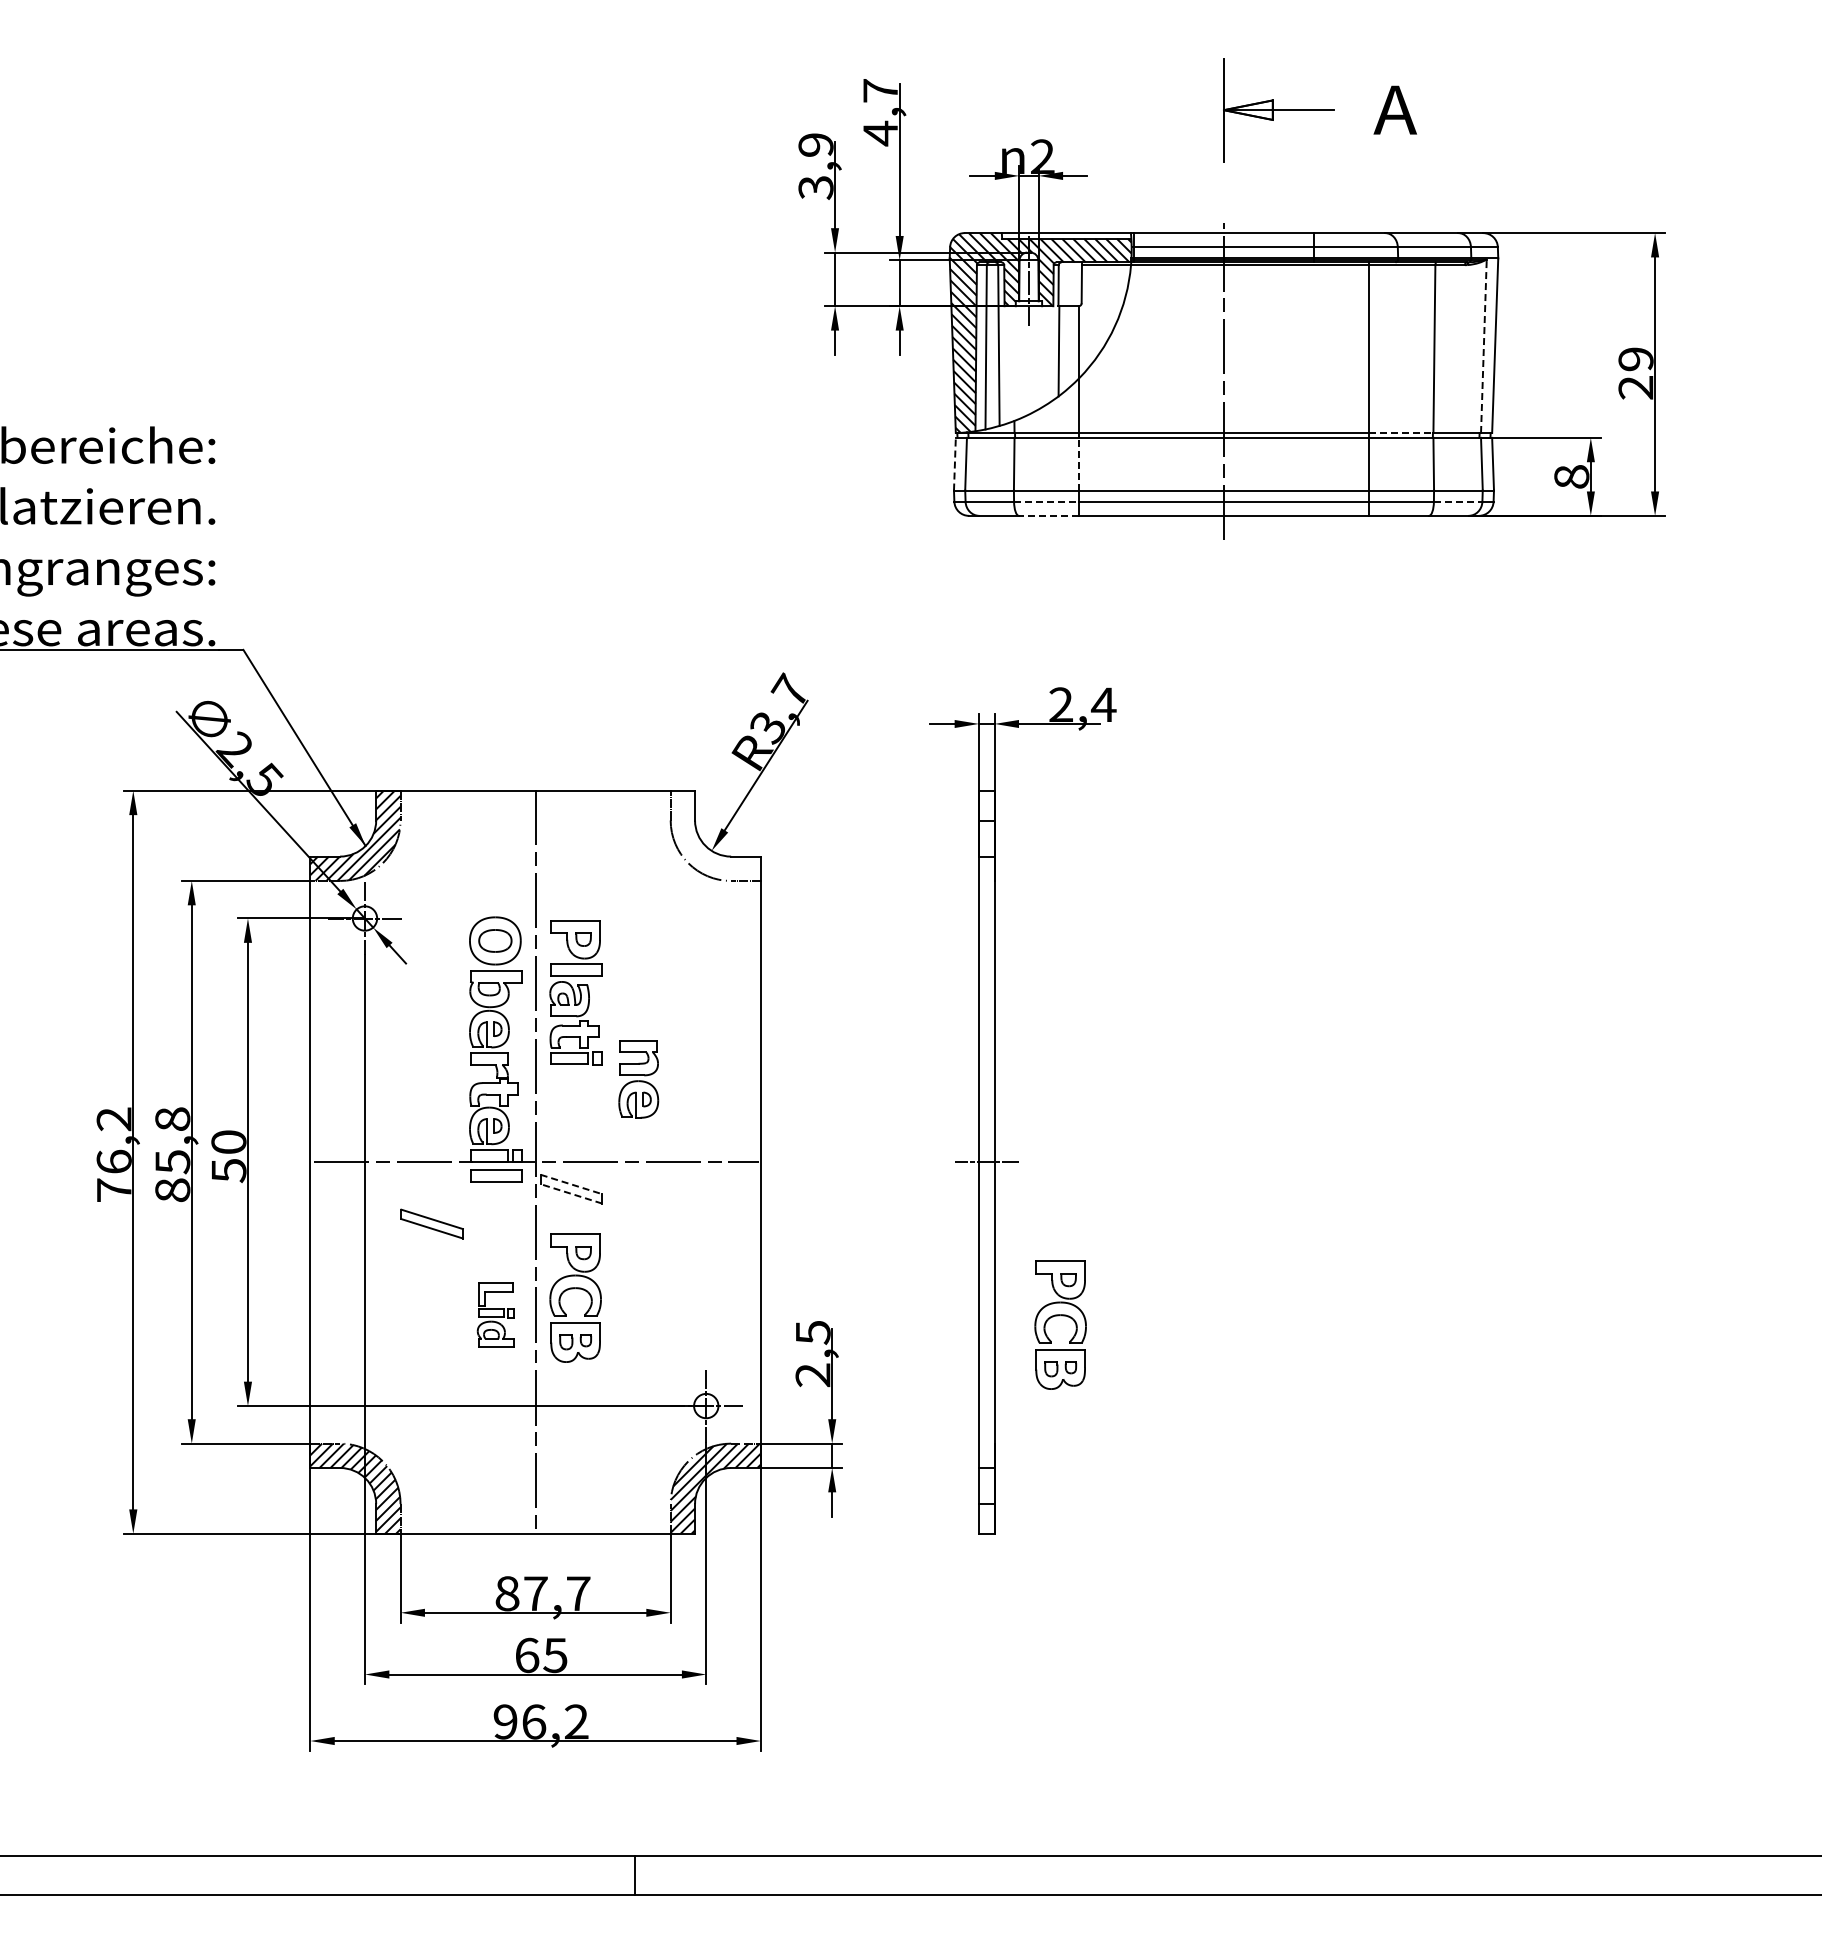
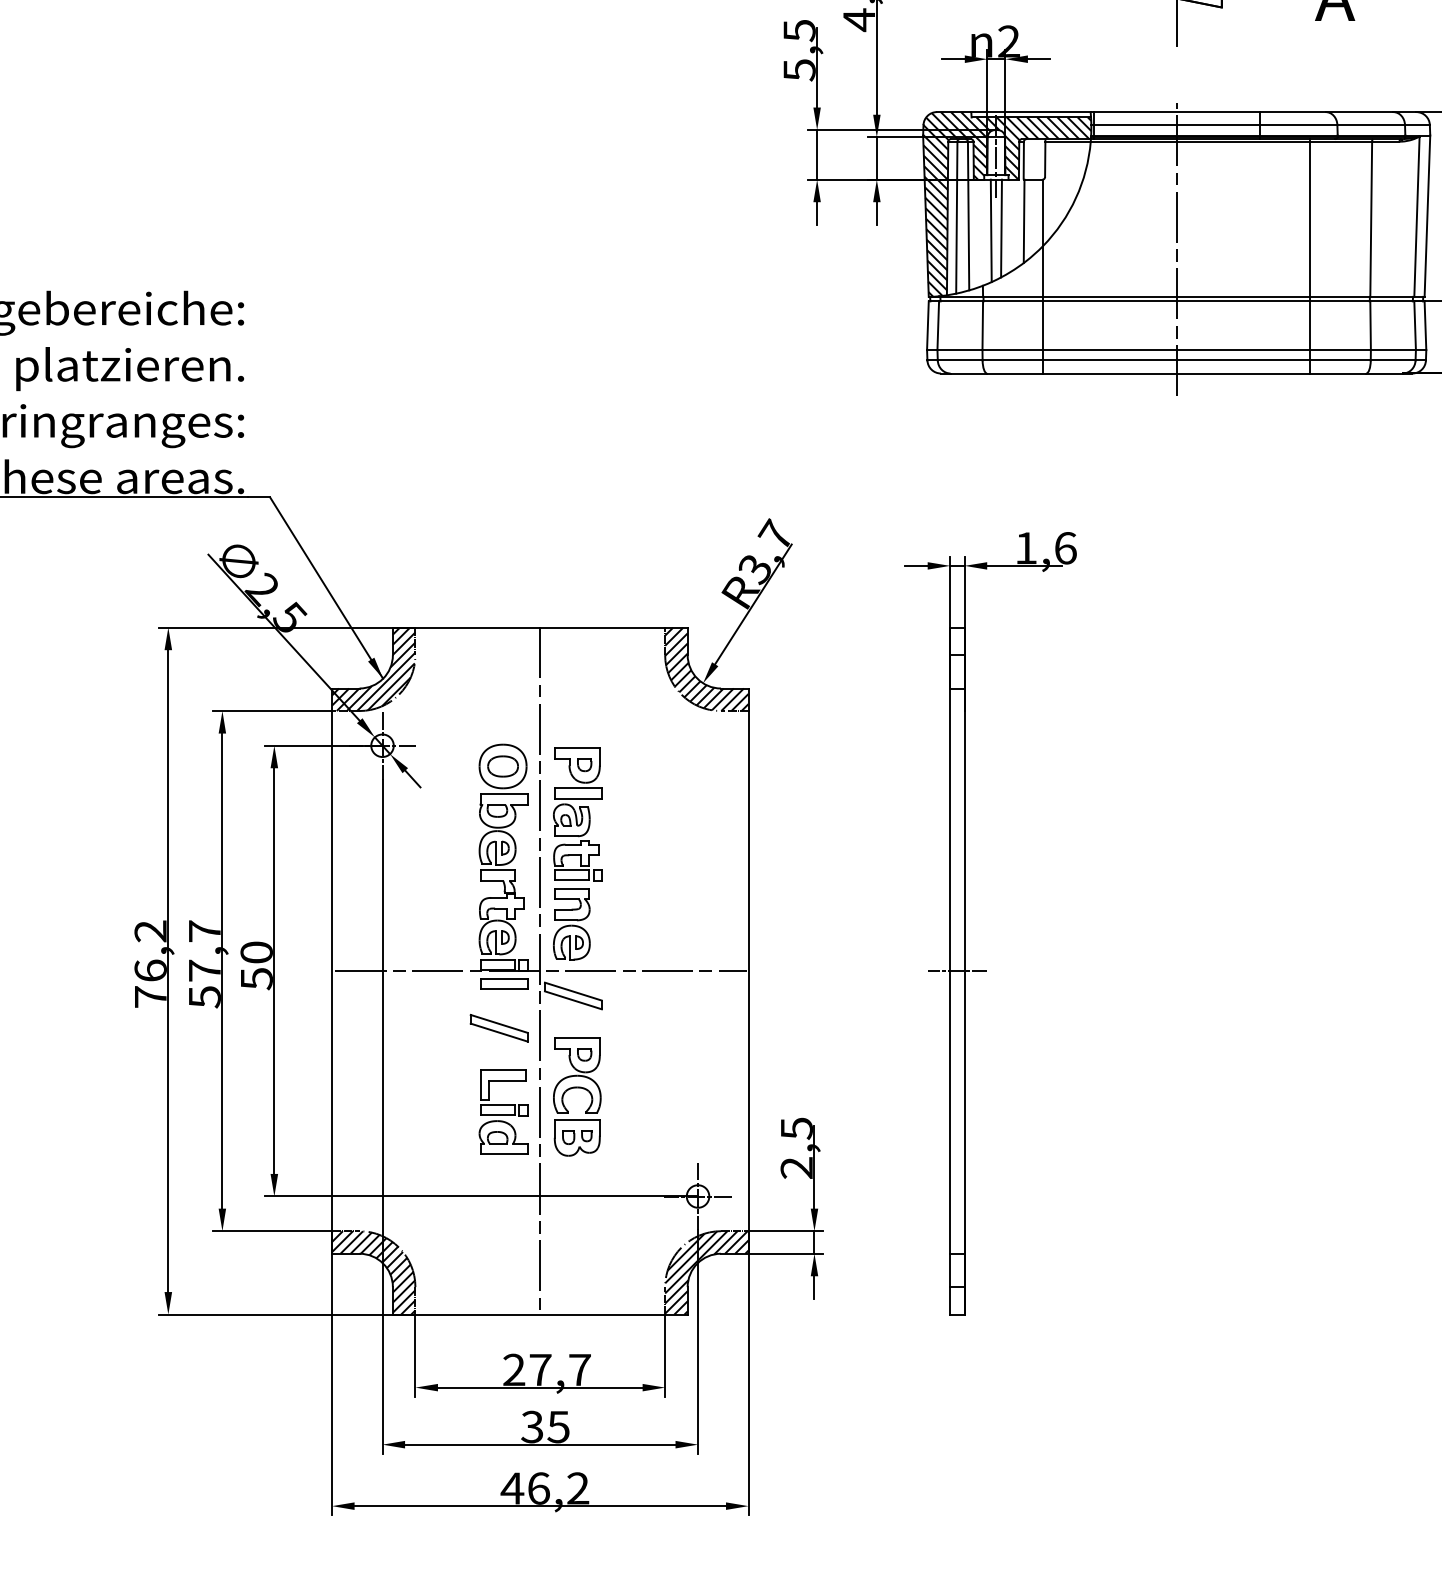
text: (815, 166) -> (799, 50), 3,9 -> 5,5
line: (1483, 346) -> (1416, 216), dashed -> solid
line: (1034, 358) -> (1001, 228), added
line: (1022, 361) -> (990, 230), added
line: (1401, 432) -> (1340, 296), dashed -> solid
line: (954, 463) -> (927, 325), dashed -> solid
line: (1079, 463) -> (1043, 325), dashed -> solid
line: (1046, 501) -> (1012, 360), dashed -> solid
line: (1458, 501) -> (1393, 360), dashed -> solid
line: (1048, 515) -> (1014, 373), dashed -> solid
text: (1082, 704) -> (1045, 547), 2,4 -> 1,6
hatch: (715, 835) -> (706, 669), added
part: (638, 1079) -> (571, 924), moved
text: (172, 1154) -> (204, 963), 85,8 -> 57,7
line: (571, 1184) -> (573, 991), dashed -> solid
line: (570, 1193) -> (572, 999), dashed -> solid
part: (431, 1223) -> (498, 1027), moved
part: (495, 1314) -> (503, 1111), size x1.43
part: (1059, 1316) -> (1024, 1113), removed
text: (507, 1593) -> (514, 1369), 87,7 -> 27,7
text: (526, 1655) -> (531, 1427), 65 -> 35
text: (505, 1721) -> (512, 1488), 96,2 -> 46,2

